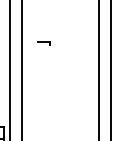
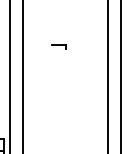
part: (43, 42) -> (58, 46), moved

